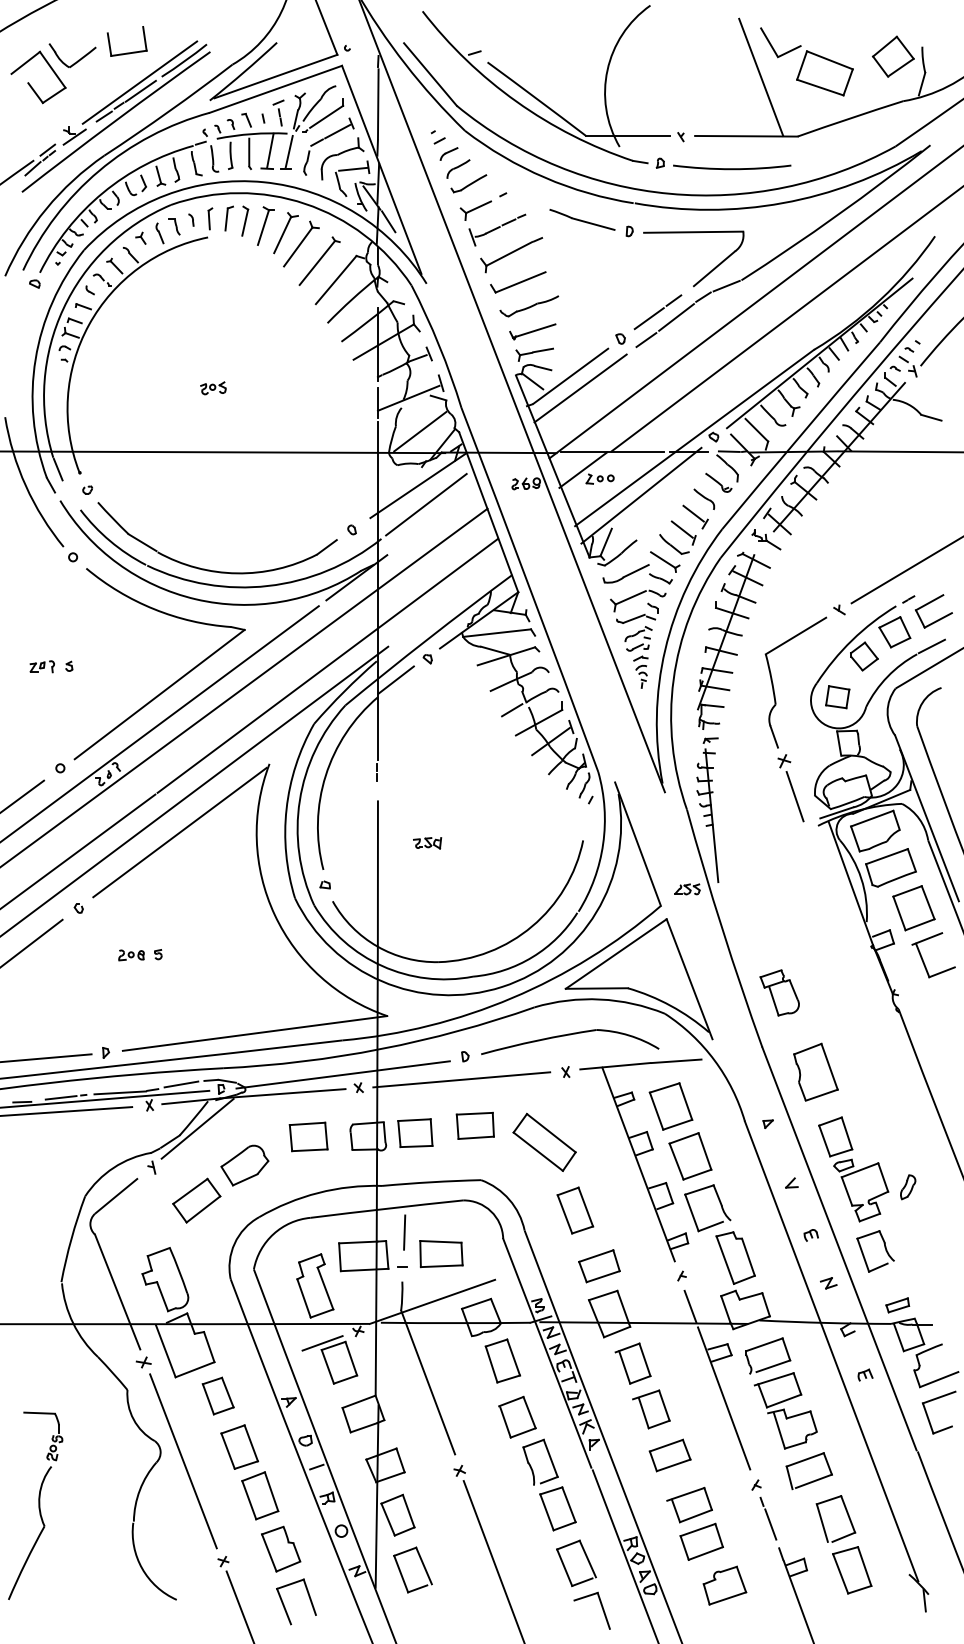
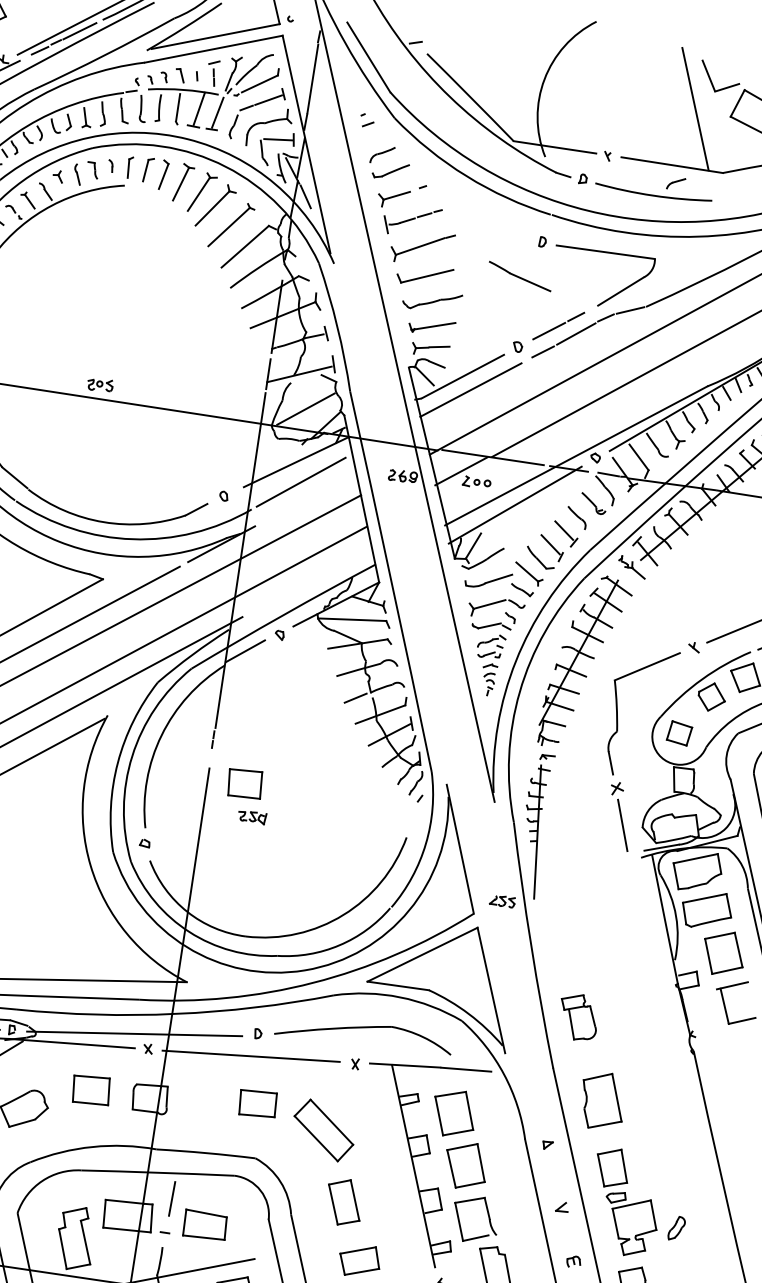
part: (448, 153) -> (675, 183), moved
part: (582, 219) -> (520, 276), moved
part: (213, 388) -> (100, 385), moved
part: (415, 1133) -> (245, 784), moved

